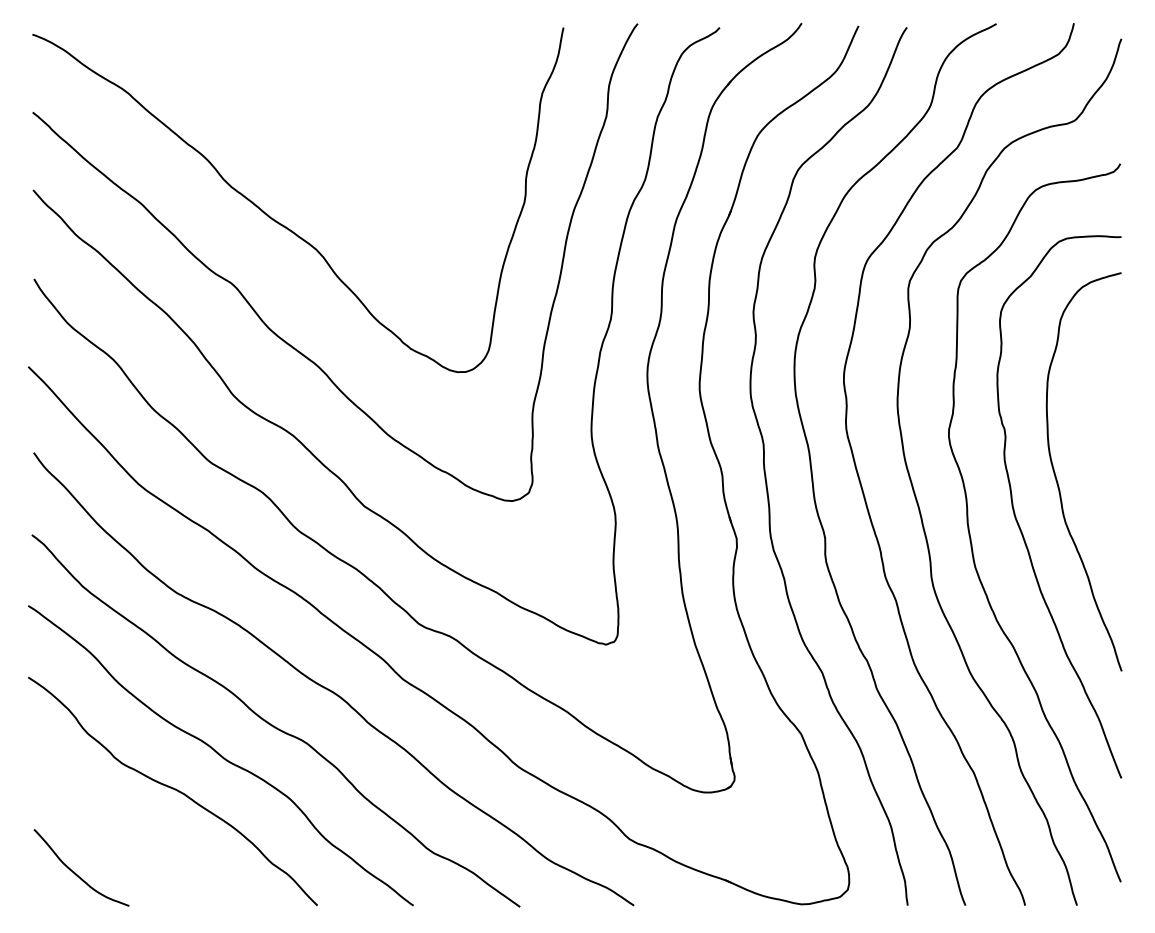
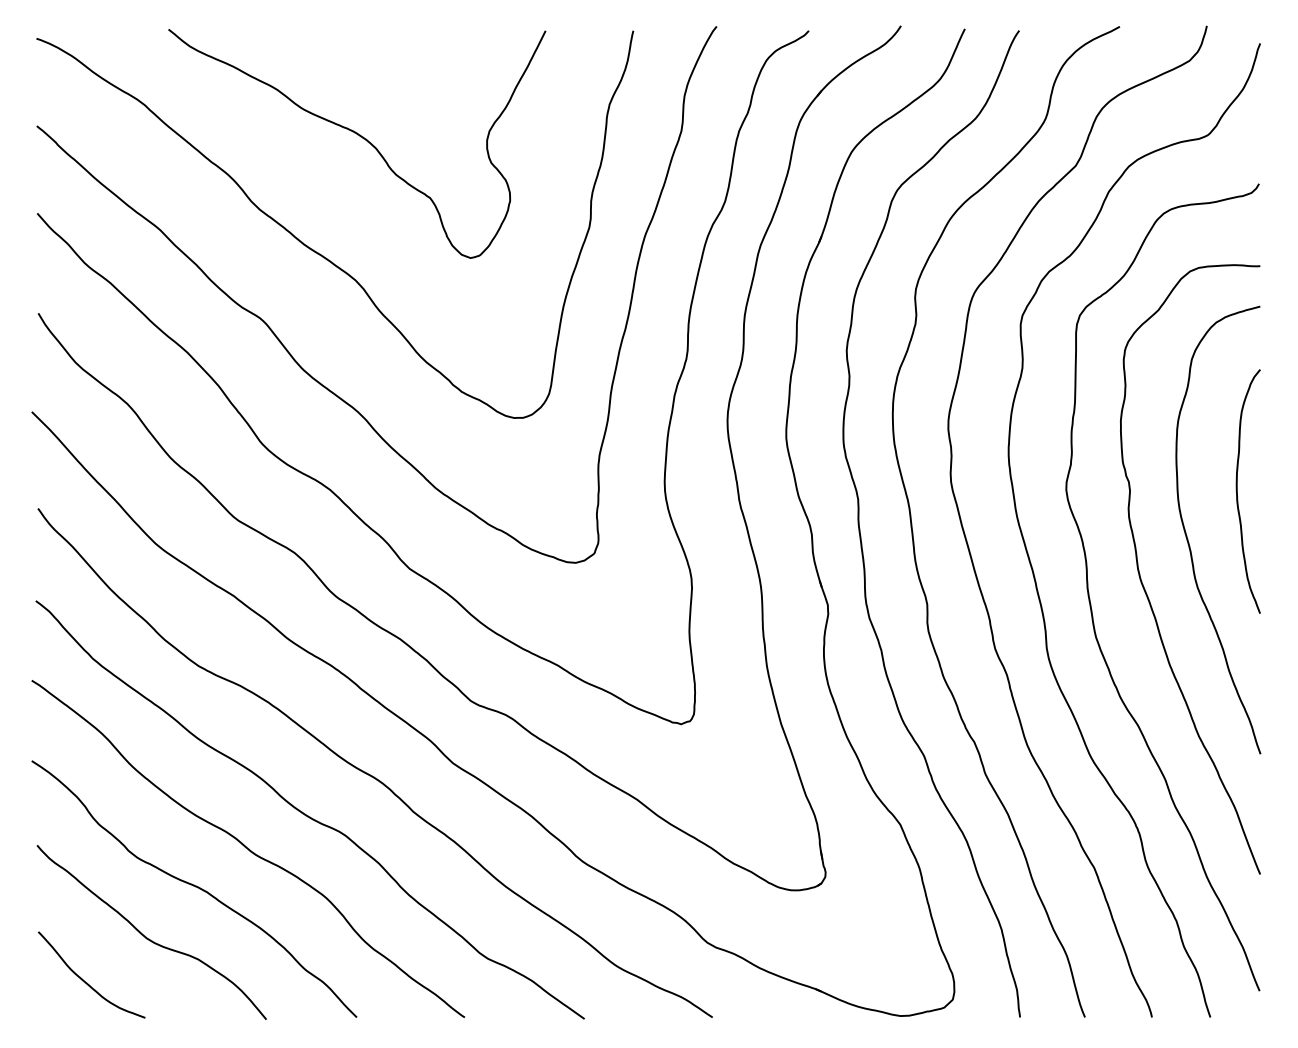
curve: (320, 122) -> (360, 137), added
curve: (1101, 437) -> (1237, 491), added
curve: (132, 835) -> (149, 938), added

